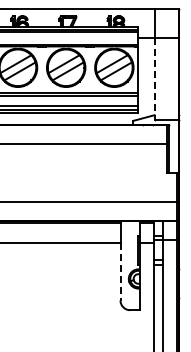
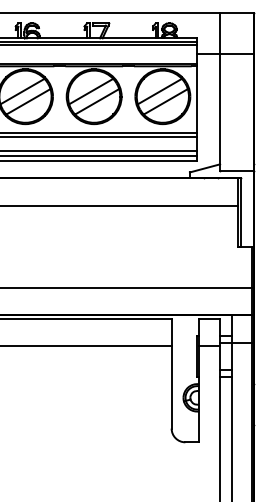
line: (154, 78) -> (220, 111), dashed -> solid
line: (120, 271) -> (171, 387), dashed -> solid

